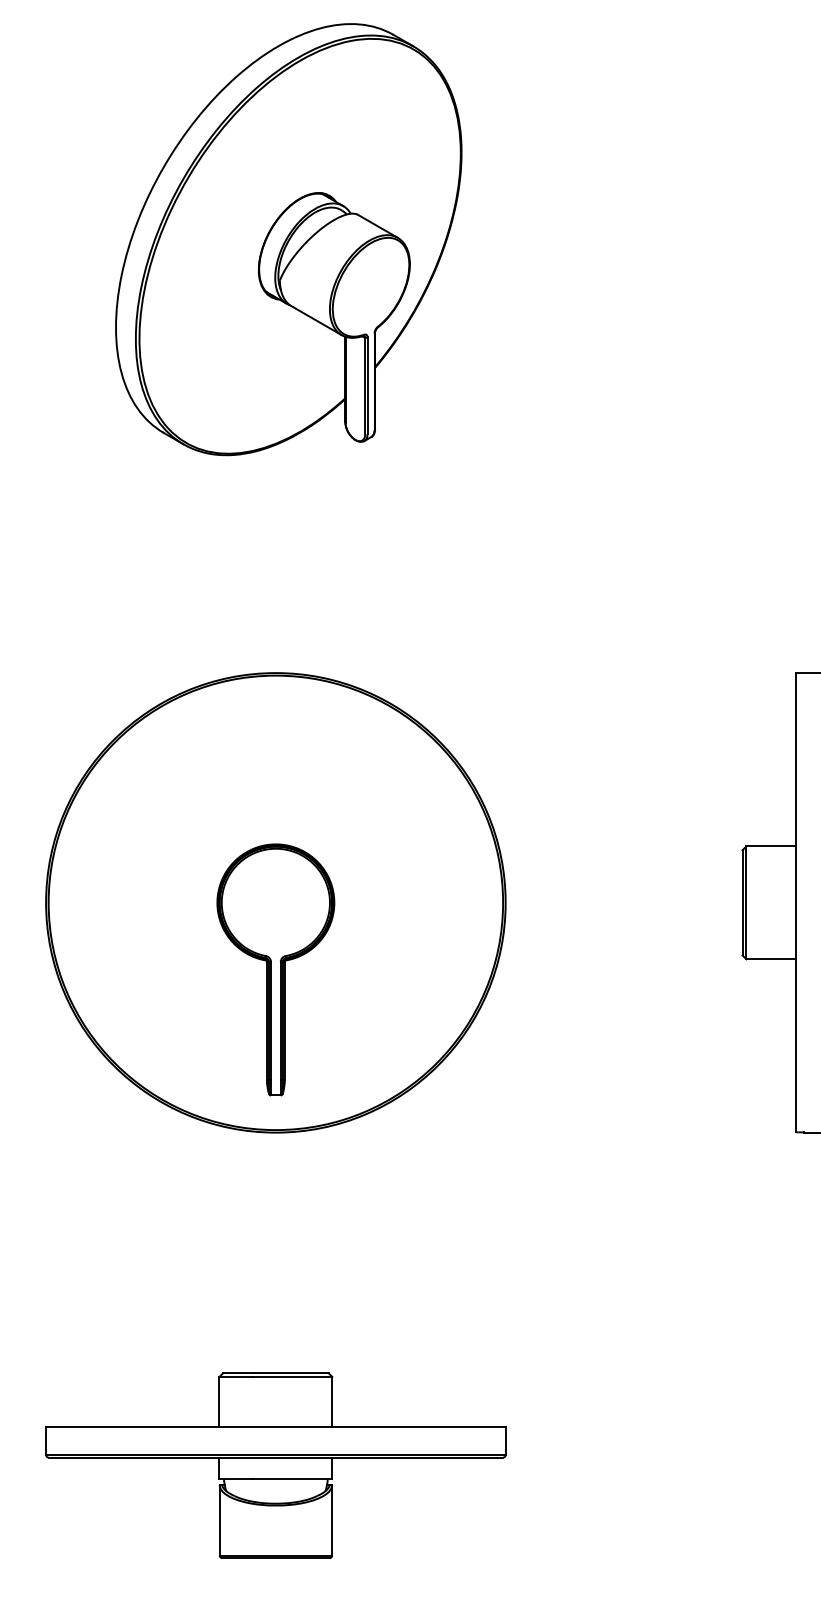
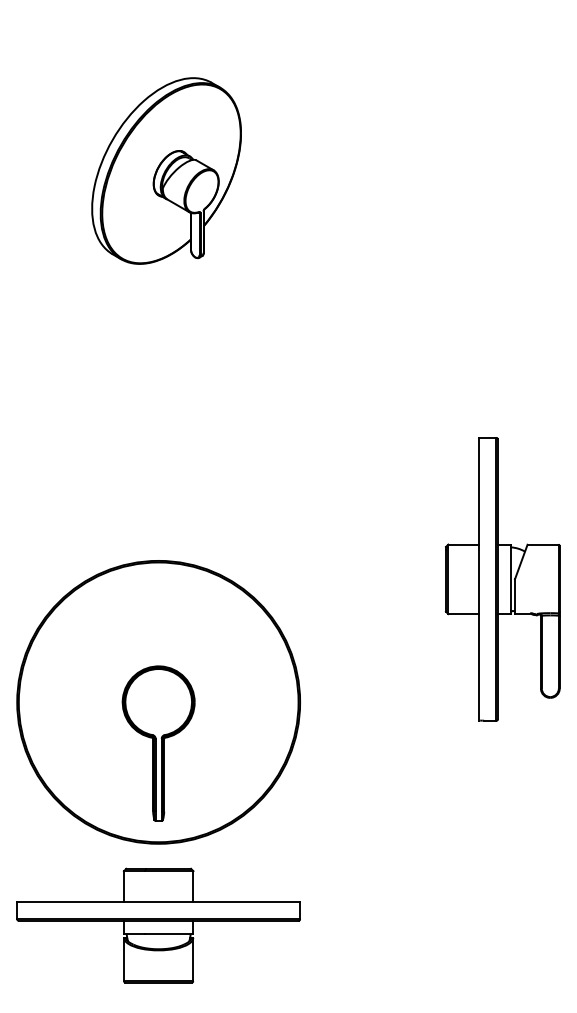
part: (288, 238) -> (166, 170), size x0.7
part: (275, 903) -> (158, 702), moved

